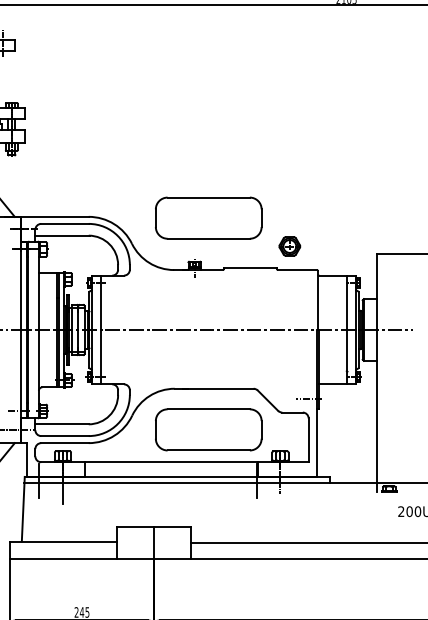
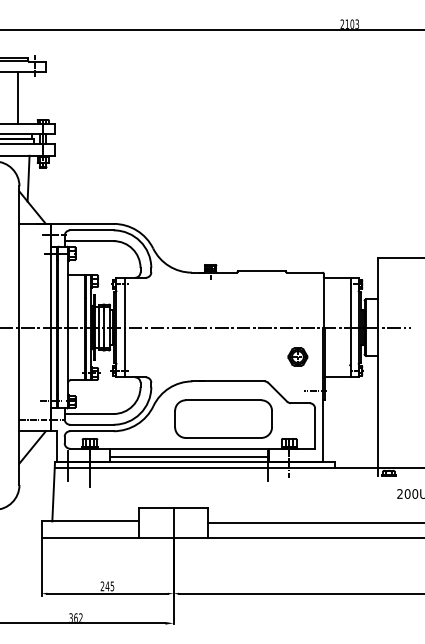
part: (208, 217) -> (223, 224), removed
part: (289, 245) -> (297, 356), moved
line: (171, 470) -> (189, 456), added

